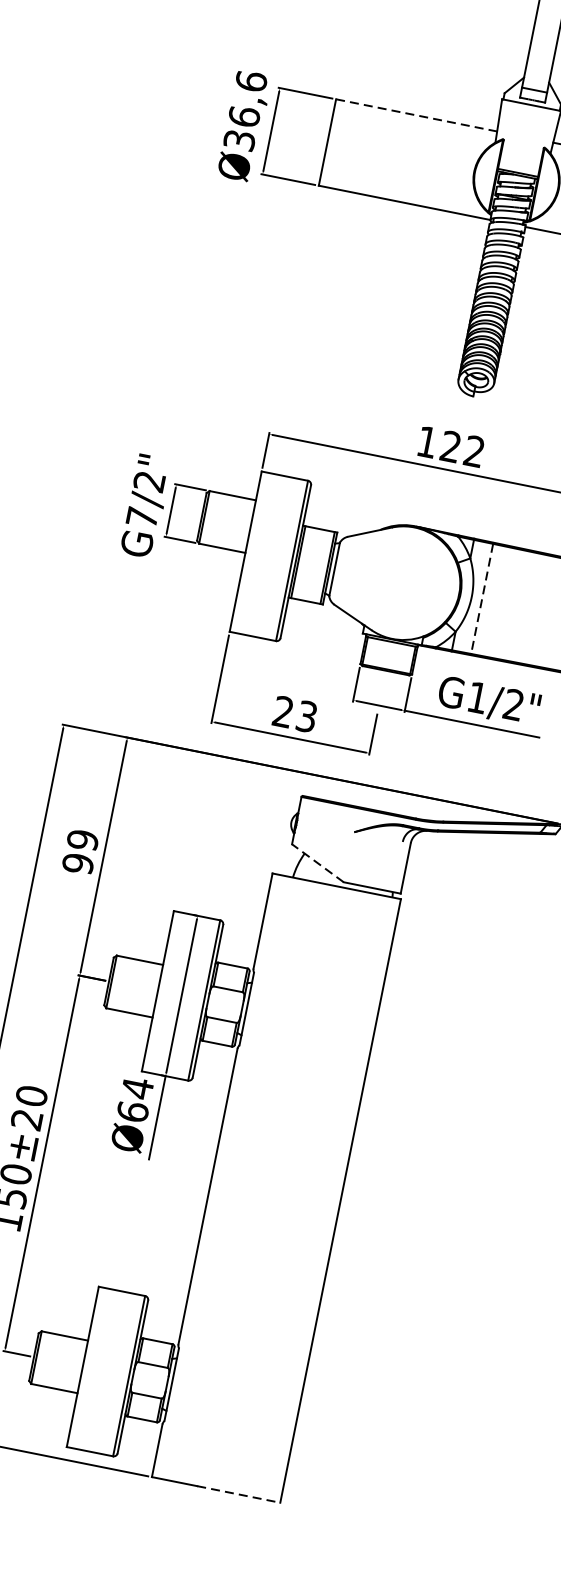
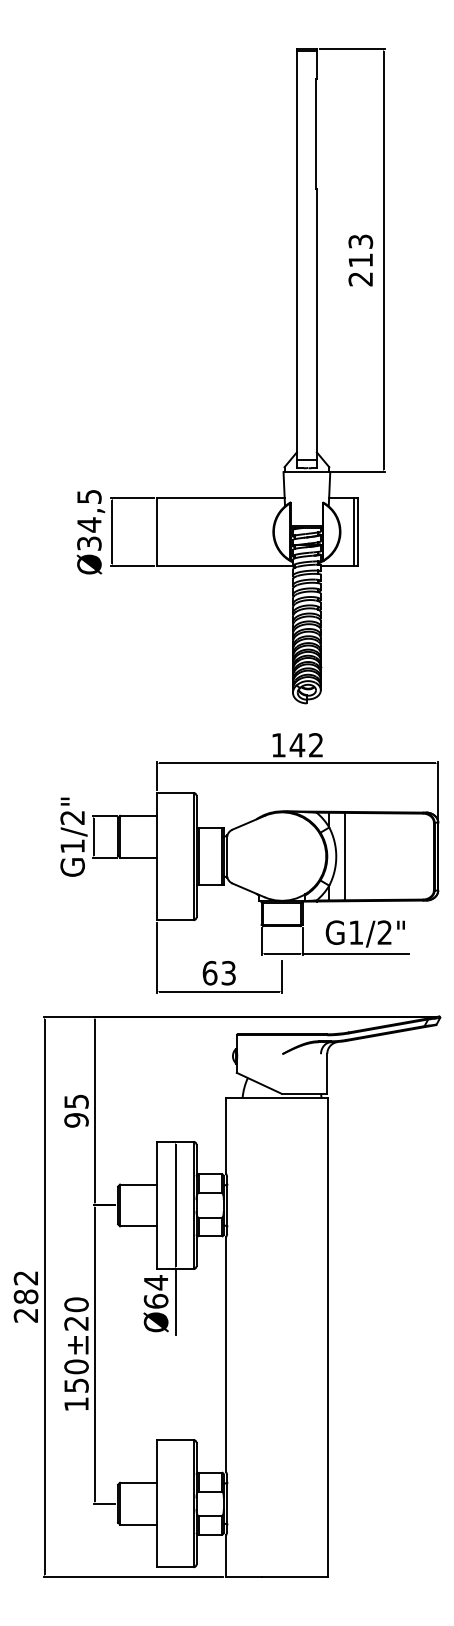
text: (248, 98) -> (89, 510), Ø36,6 -> Ø34,5
line: (416, 115) -> (220, 497), dashed -> solid
text: (450, 447) -> (297, 745), 122 -> 142
text: (142, 517) -> (72, 846), G7/2" -> G1/2"
line: (482, 598) -> (344, 856), dashed -> solid
text: (282, 712) -> (209, 973), 23 -> 63
text: (82, 840) -> (76, 1101), 99 -> 95
line: (317, 863) -> (259, 1083), dashed -> solid
line: (238, 1494) -> (295, 1577), dashed -> solid

